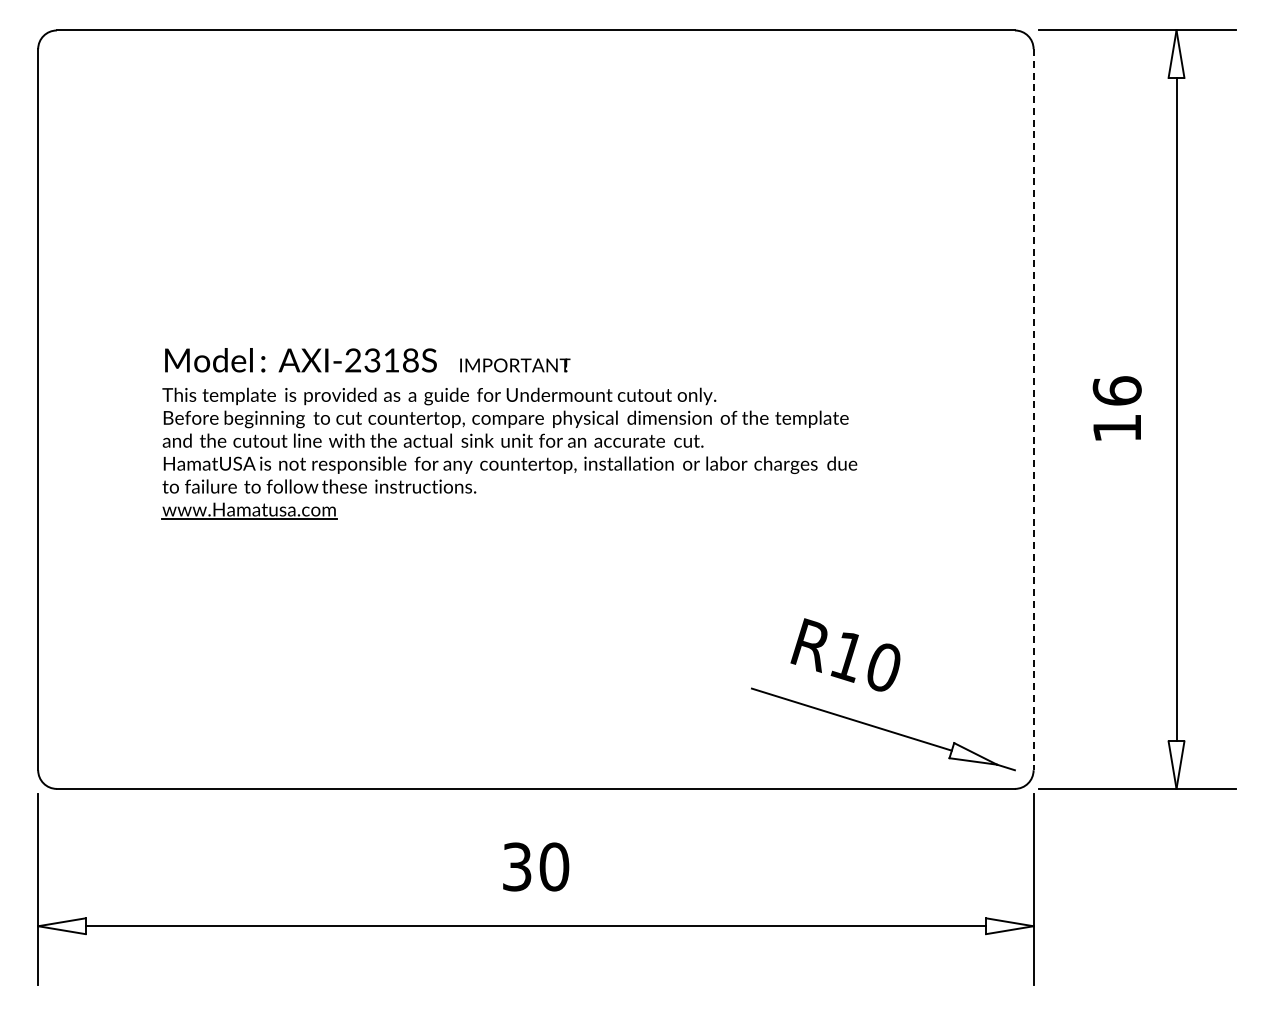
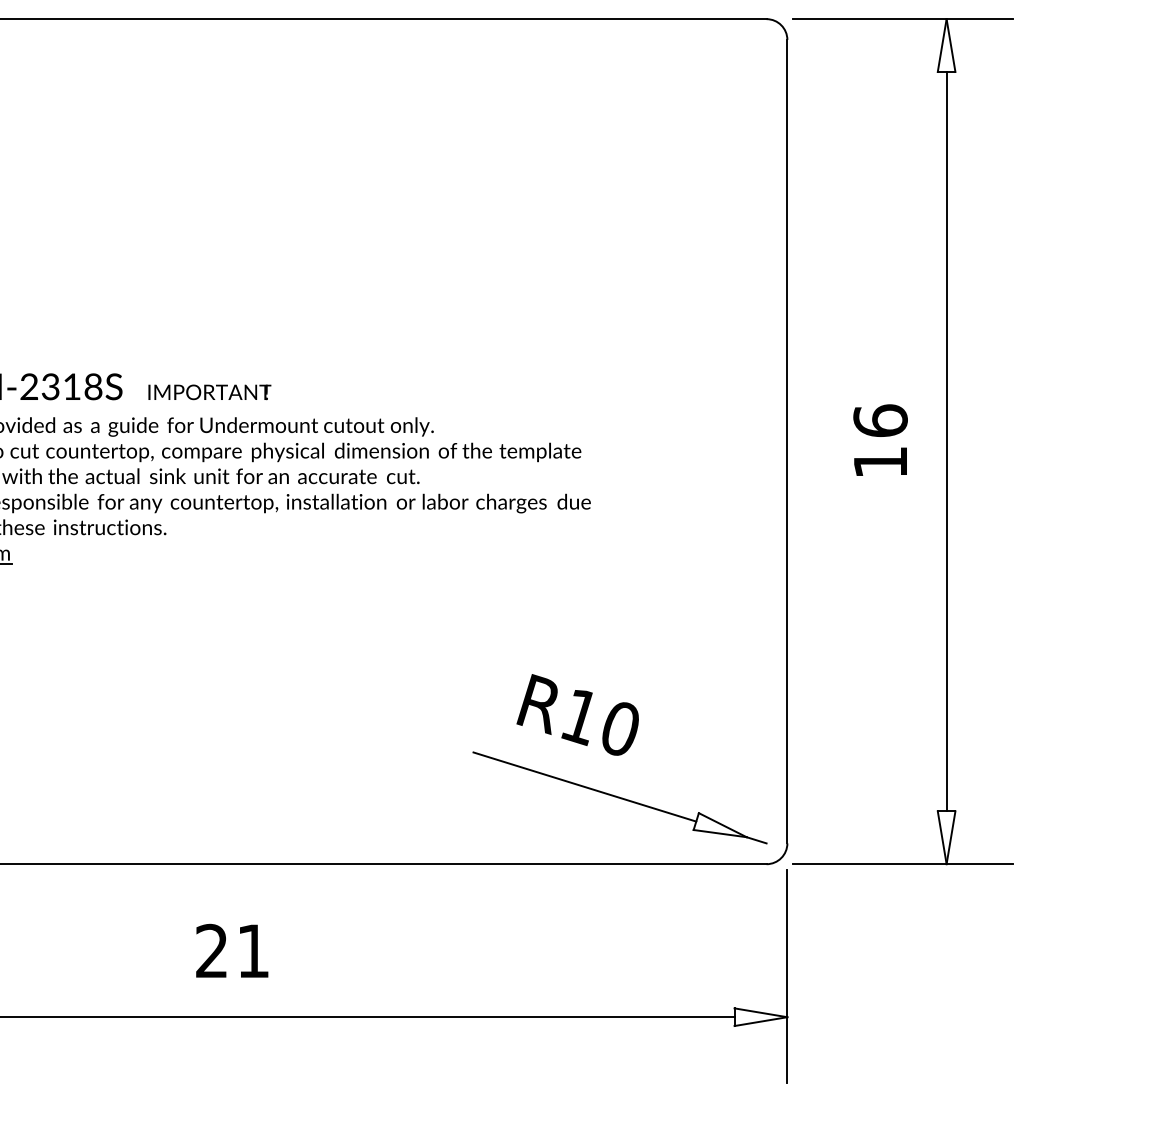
line: (1033, 409) -> (787, 441), dashed -> solid
text: (536, 866) -> (233, 950), 30 -> 21

